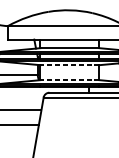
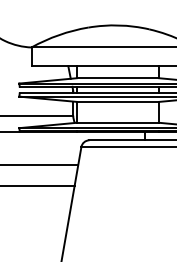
line: (69, 64) -> (117, 101), dashed -> solid
line: (69, 79) -> (117, 122), dashed -> solid

